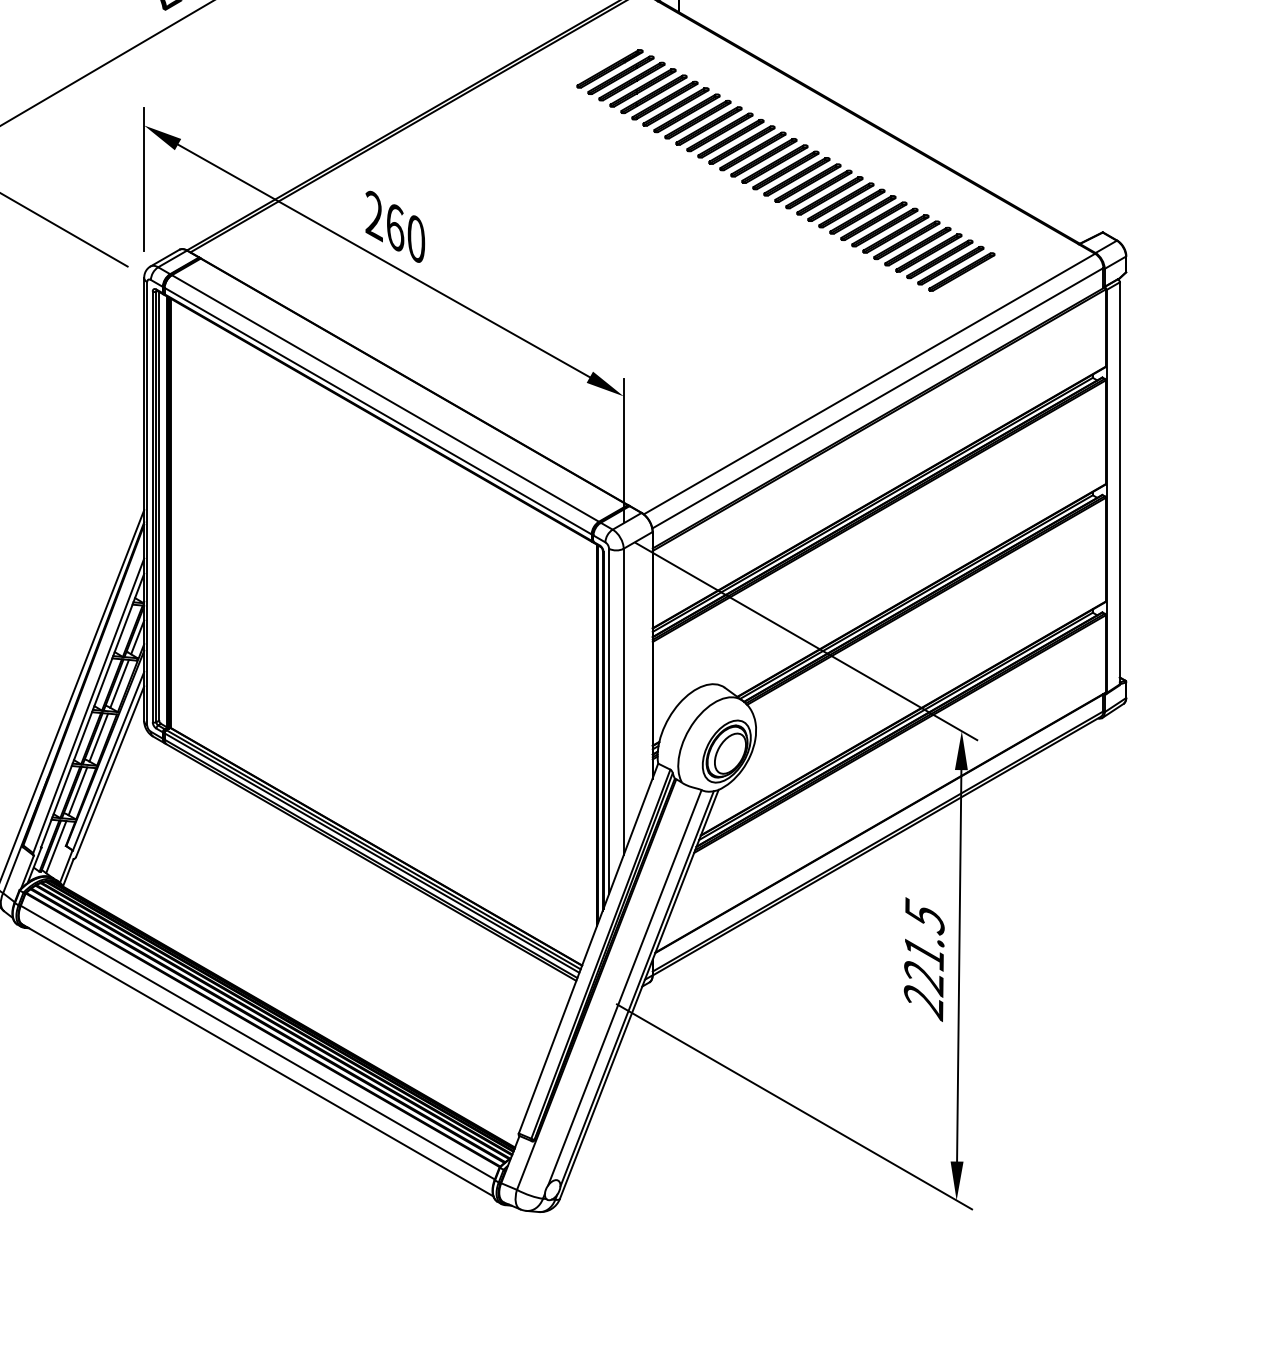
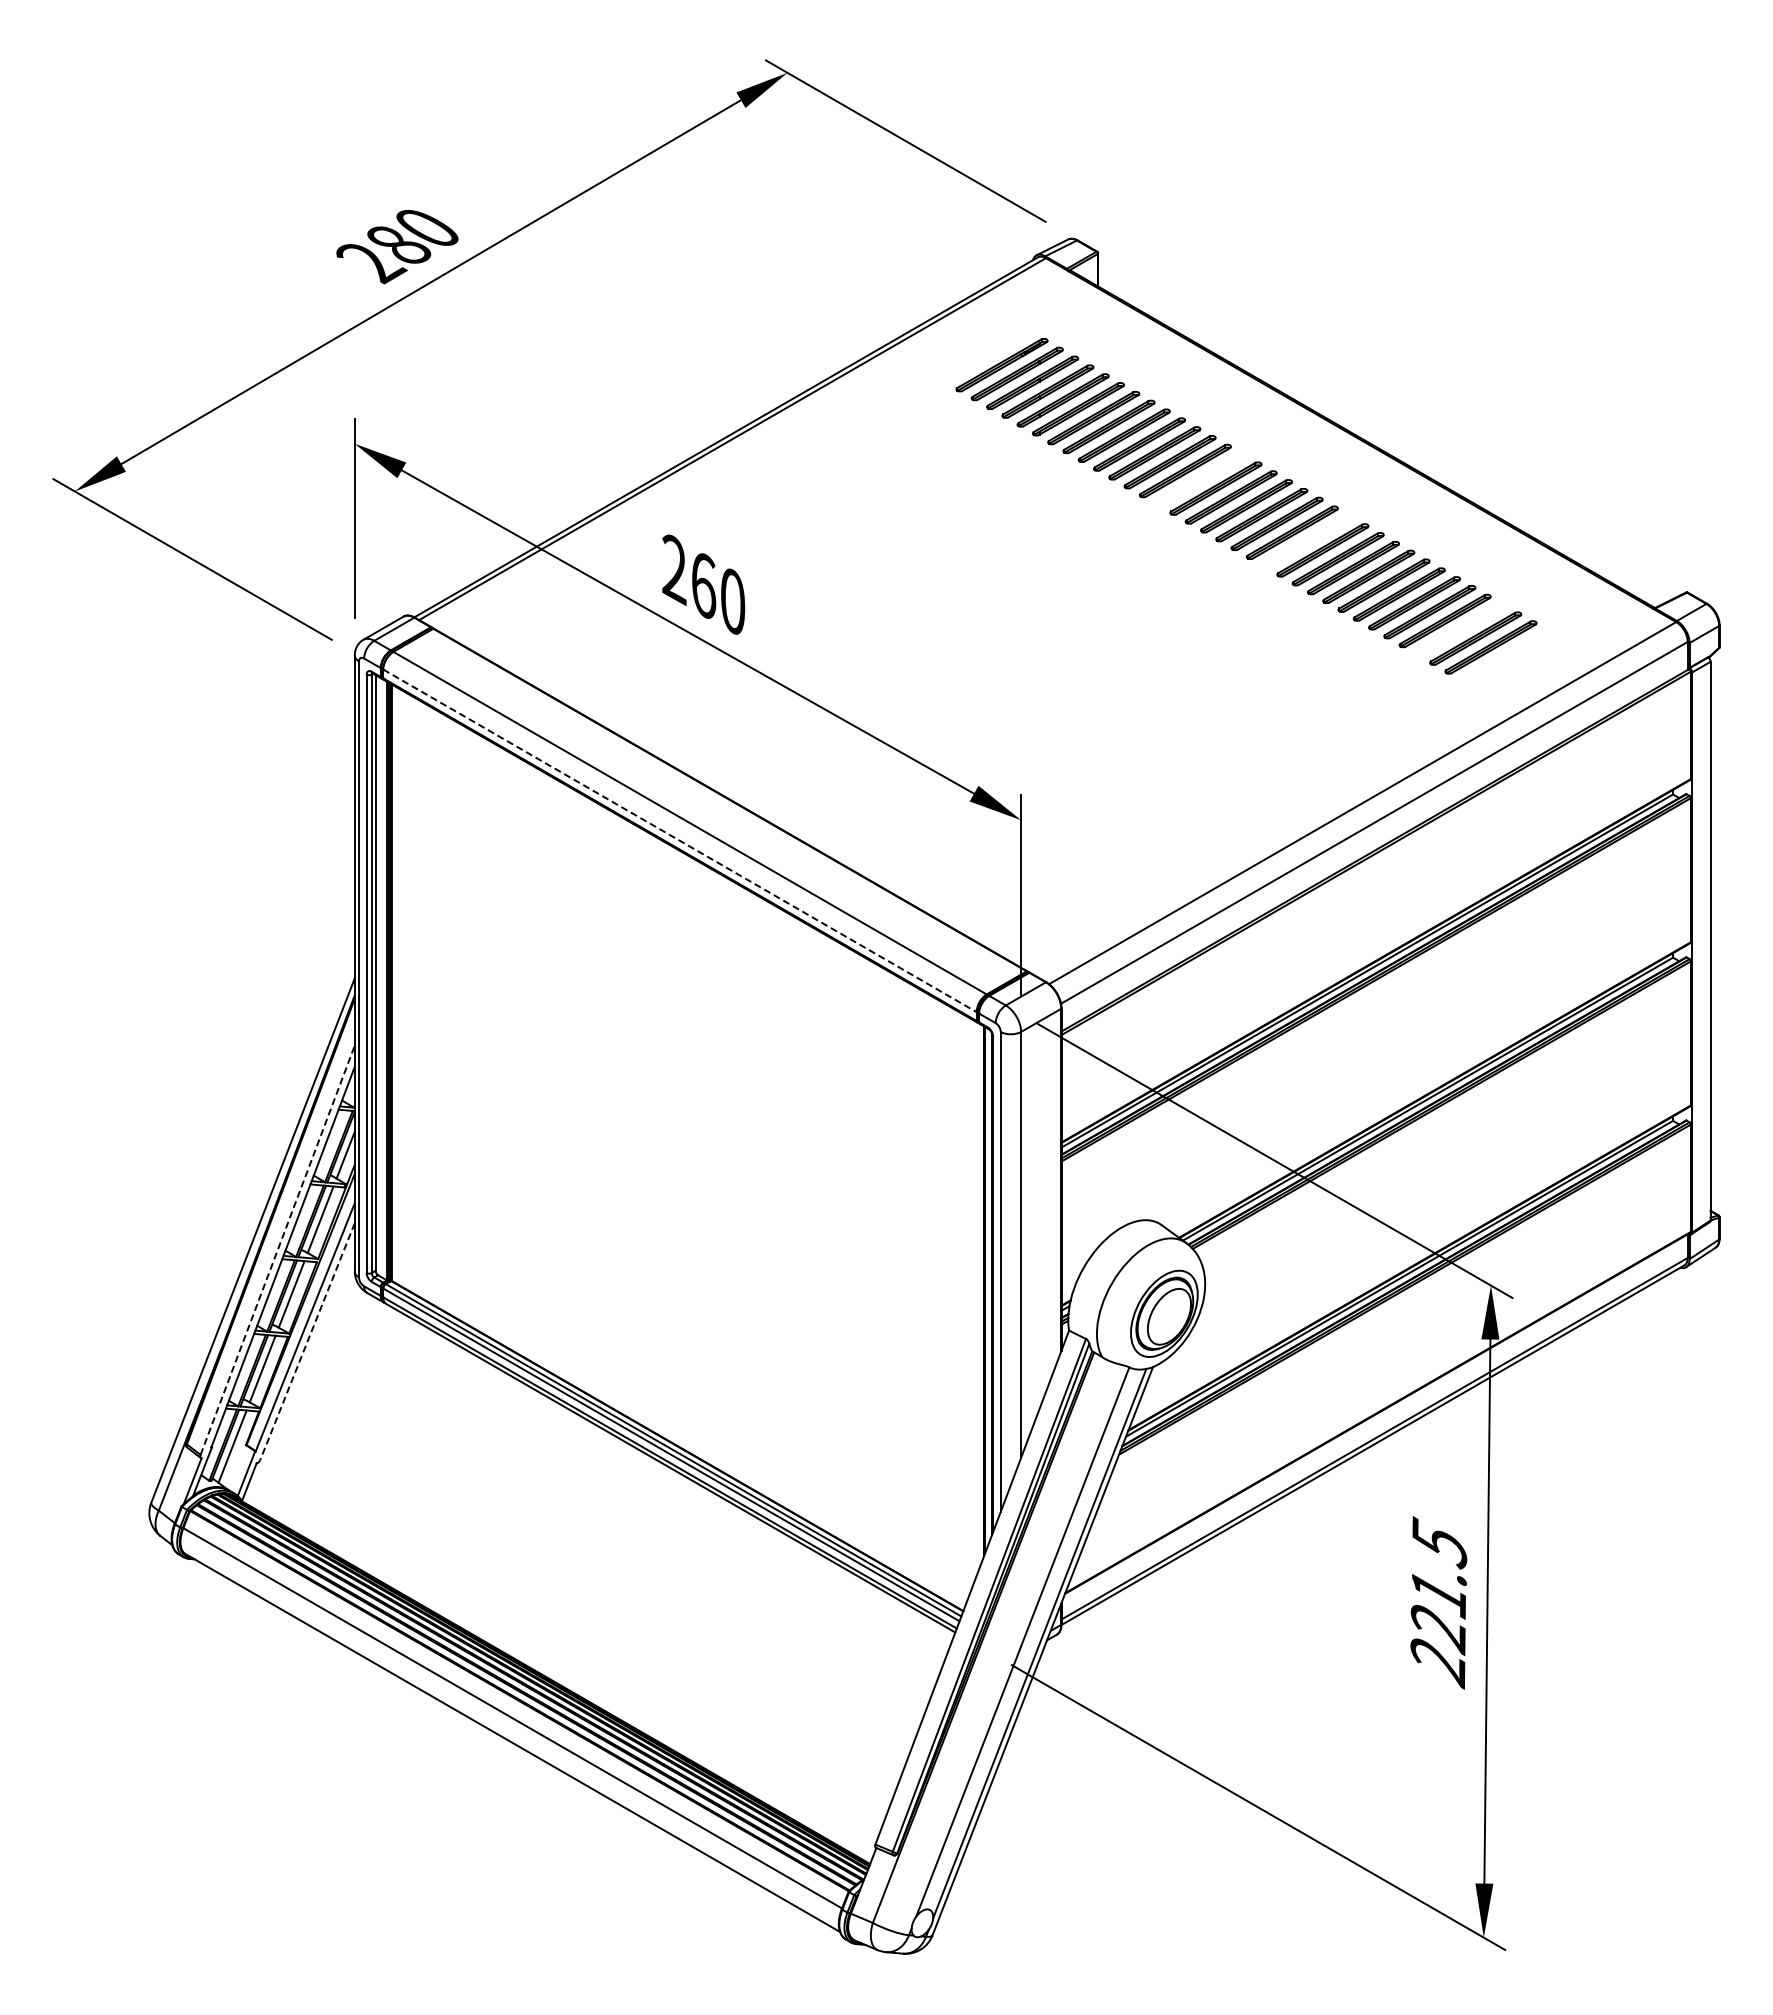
part: (752, 151) -> (1200, 479), removed
part: (829, 195) -> (1307, 541), removed
part: (939, 259) -> (1460, 629), removed
line: (377, 410) -> (679, 840), solid -> dashed
line: (88, 705) -> (277, 1250), solid -> dashed
line: (110, 771) -> (307, 1341), solid -> dashed

